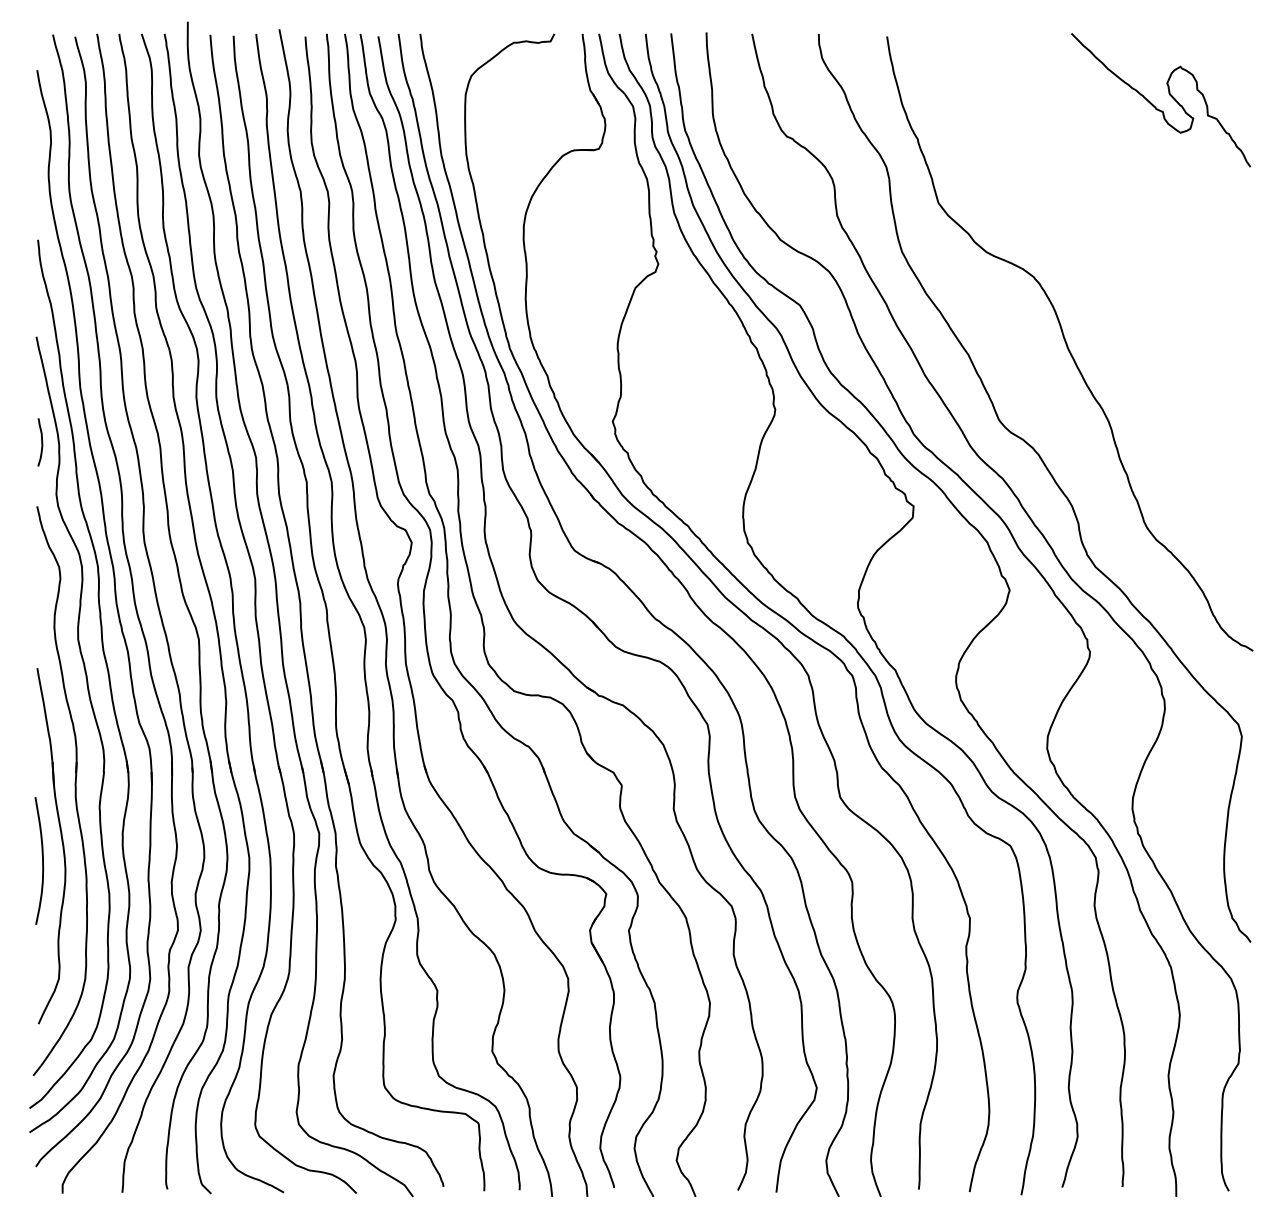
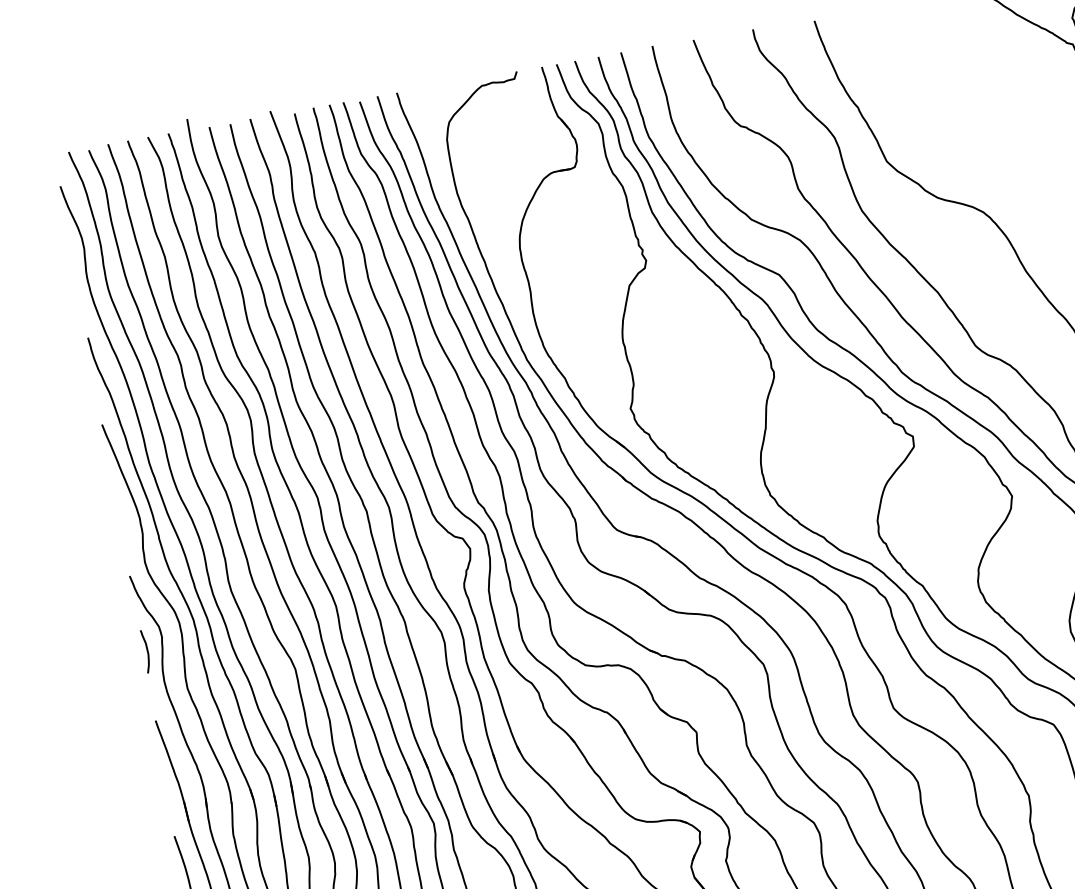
curve: (41, 442) -> (147, 651), moved

